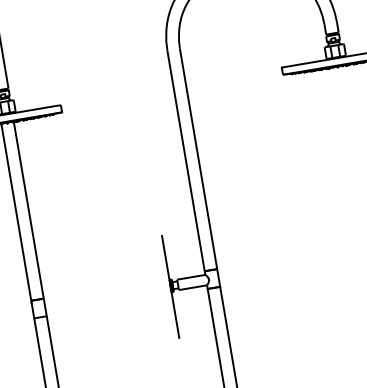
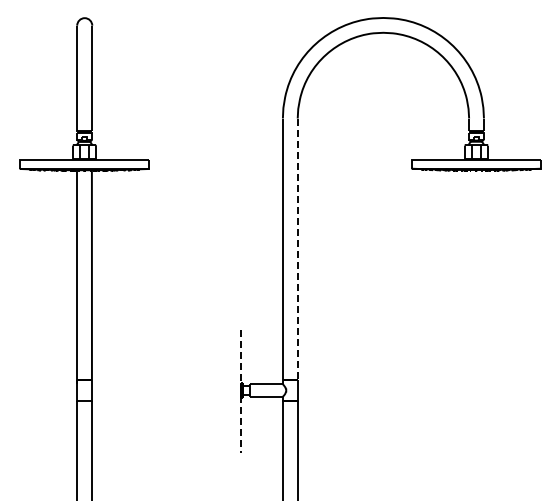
line: (198, 159) -> (297, 249), solid -> dashed
line: (170, 286) -> (240, 391), solid -> dashed

